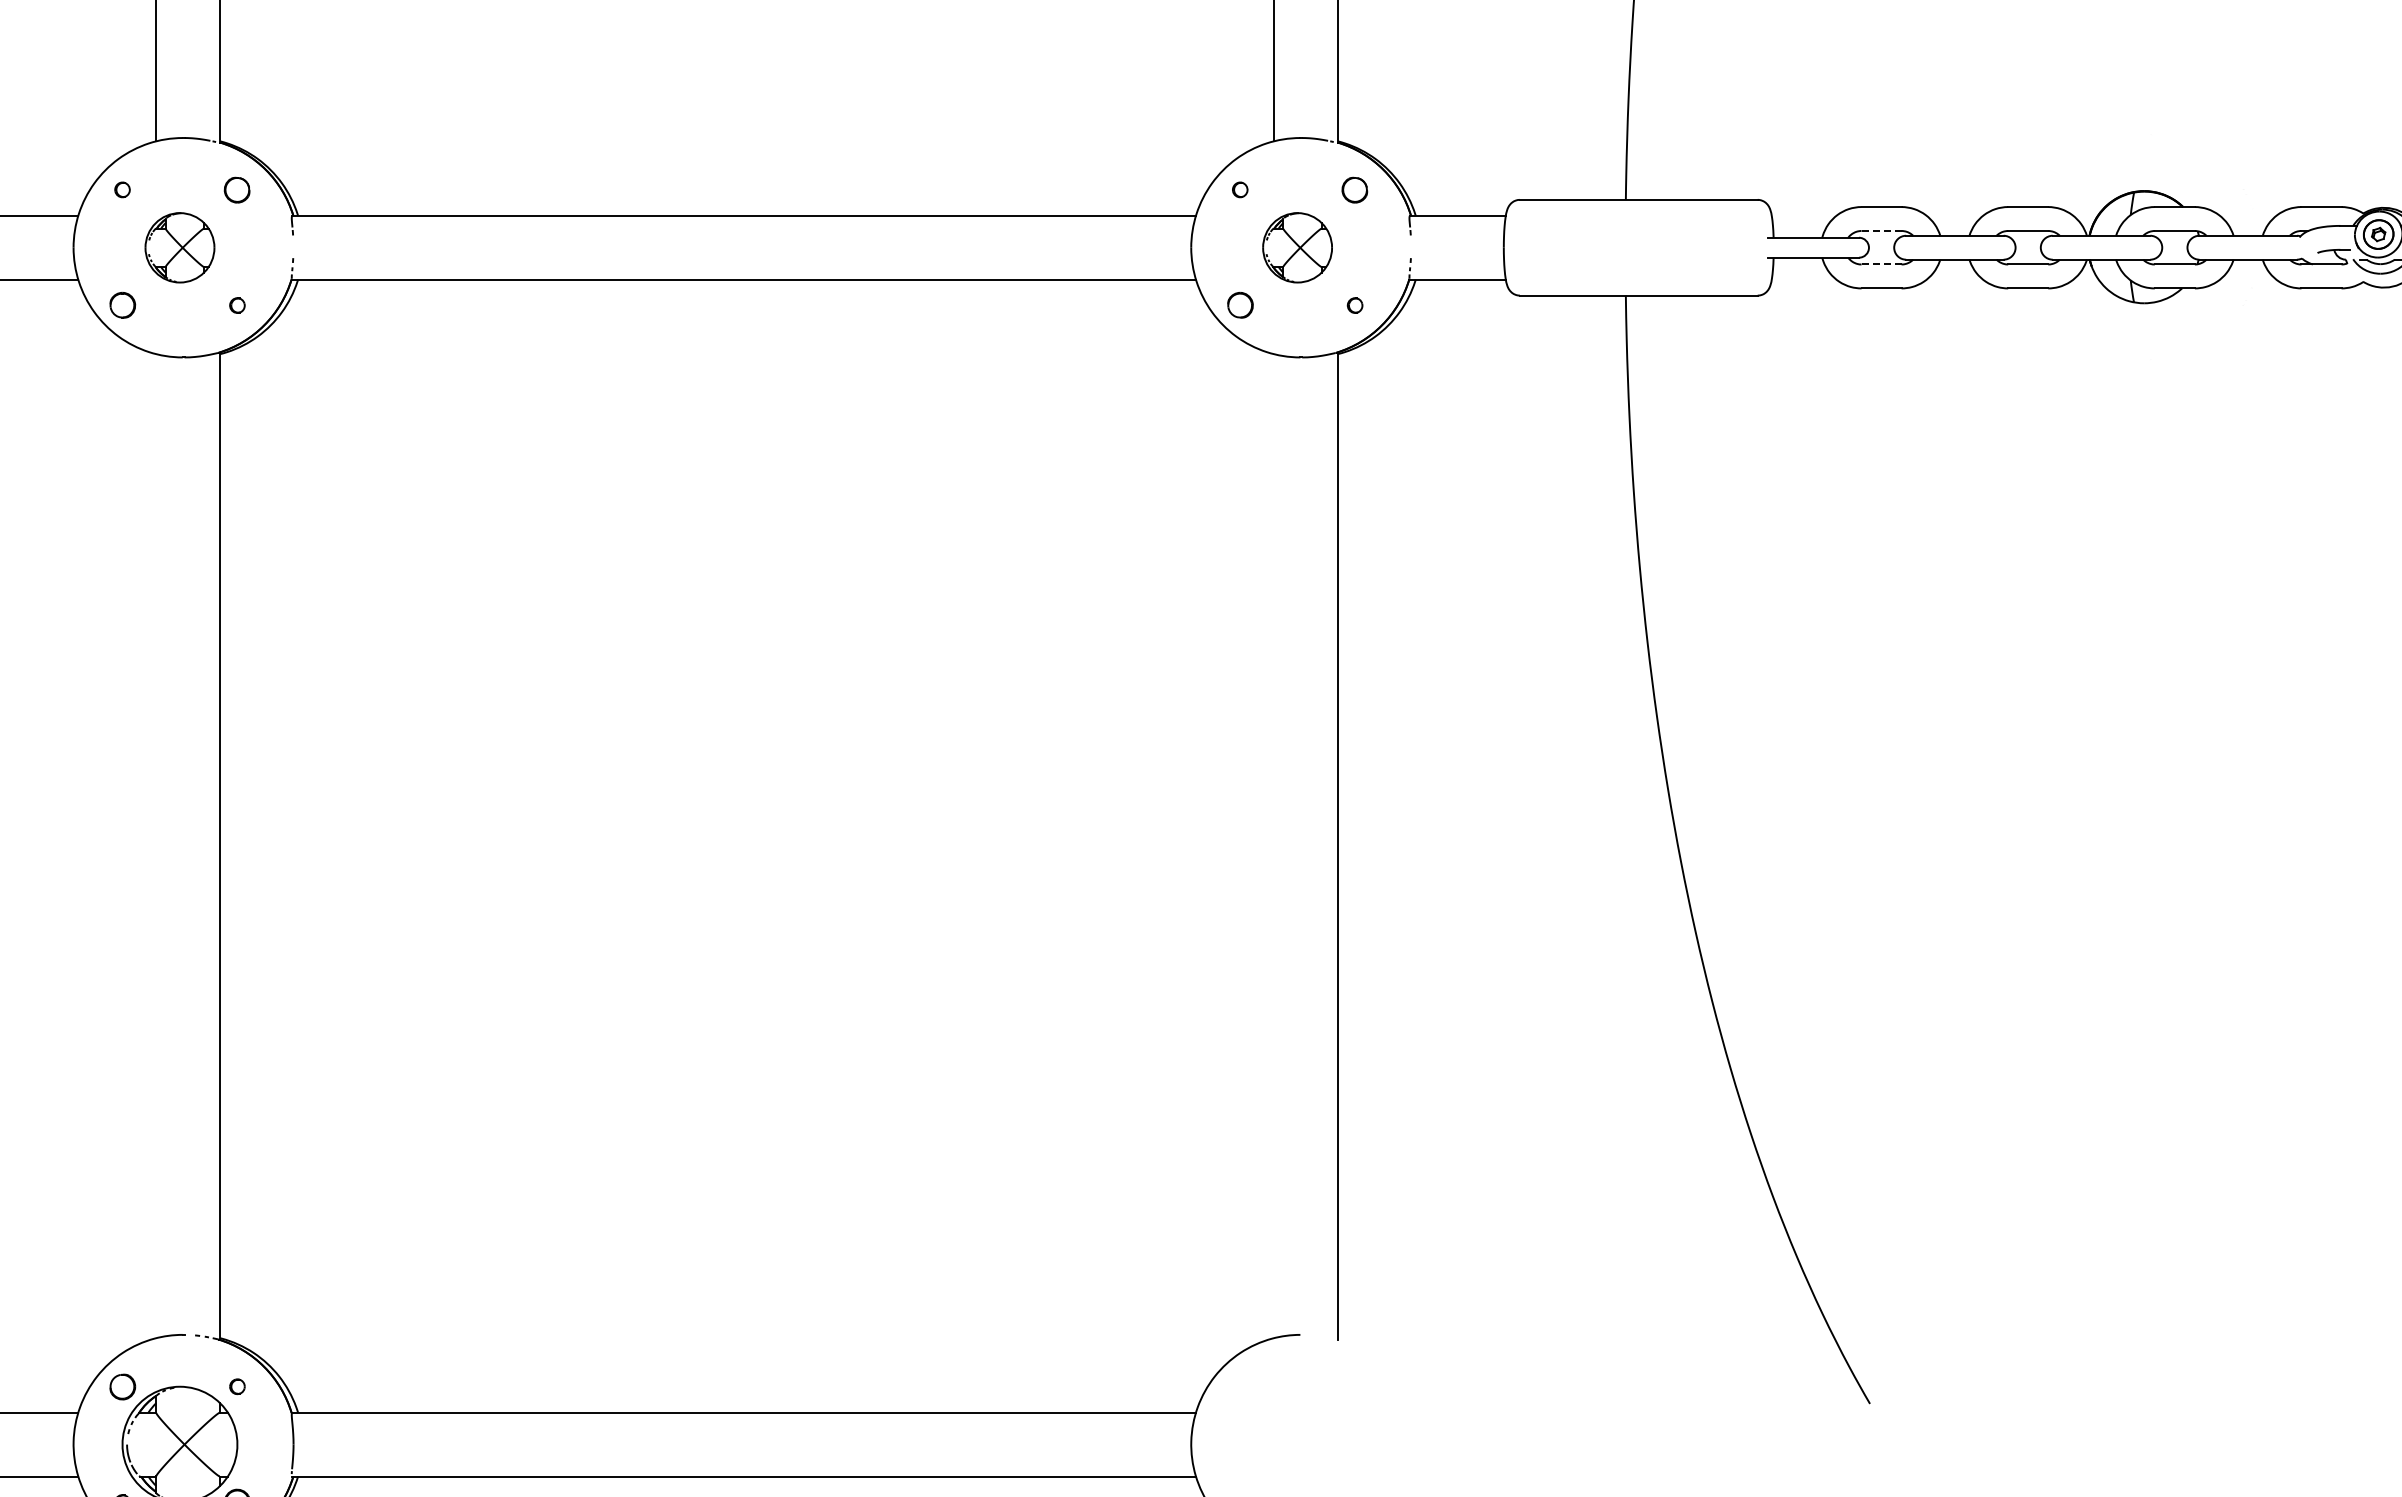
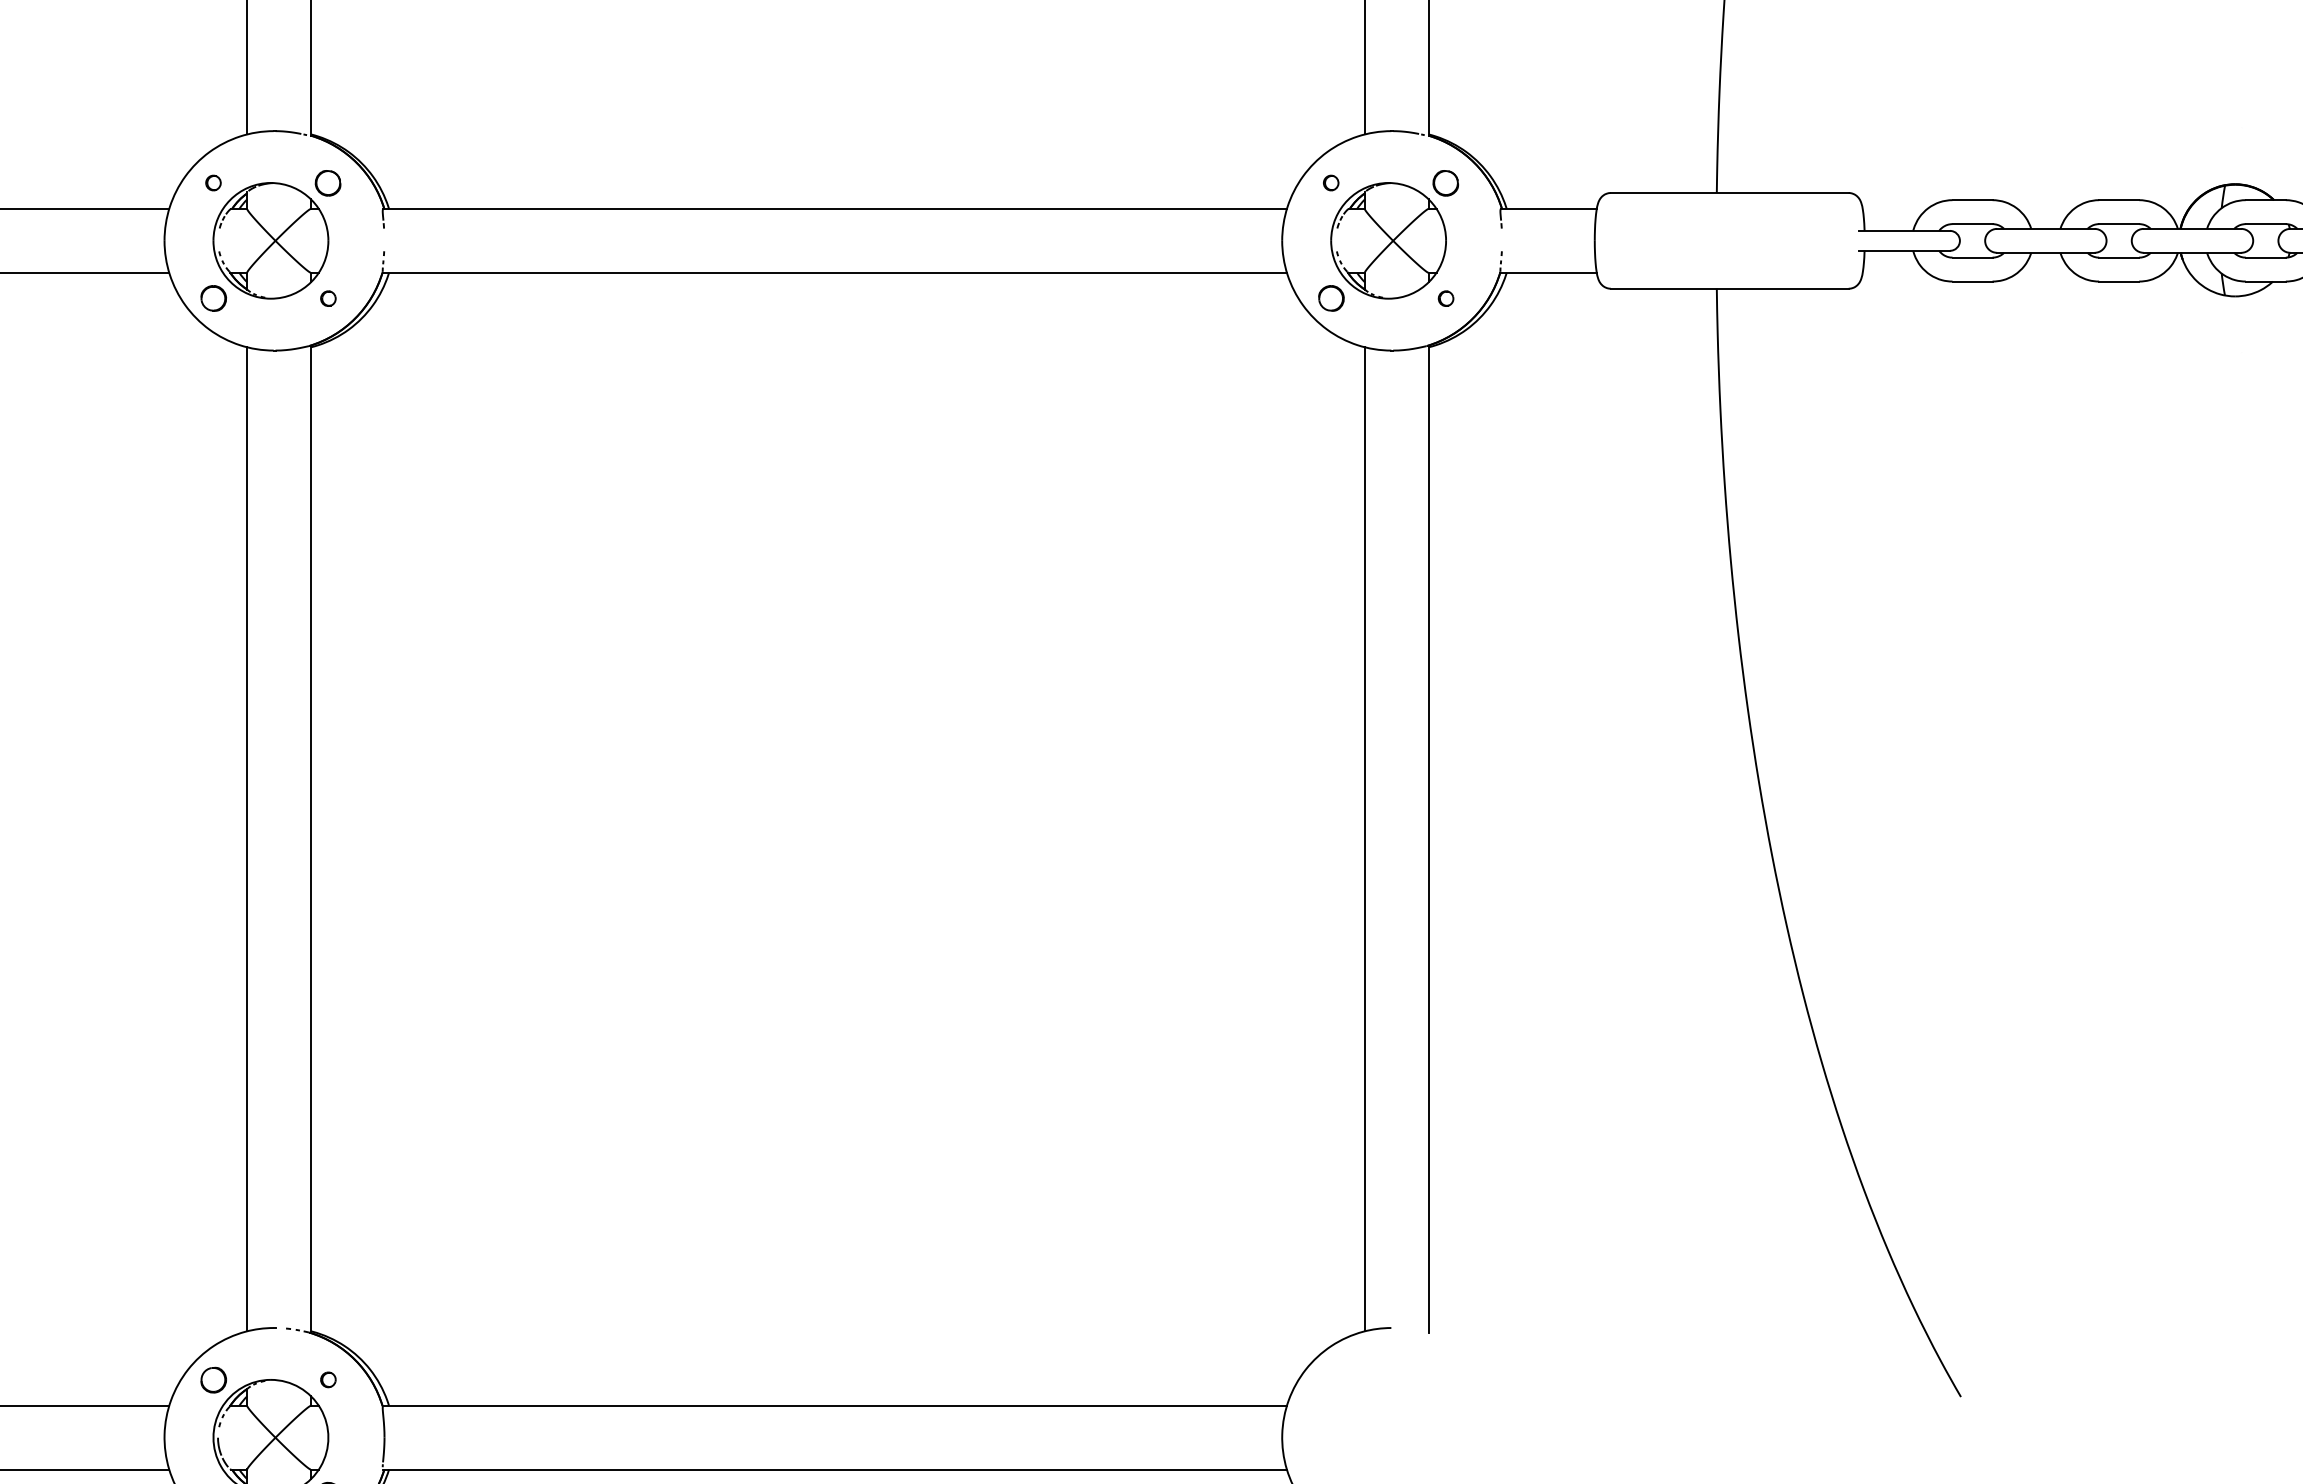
line: (1882, 230) -> (1973, 223), dashed -> solid
part: (179, 247) -> (270, 240), size x1.67
part: (1297, 247) -> (1388, 240), size x1.67
line: (1881, 264) -> (1972, 257), dashed -> solid
line: (156, 846) -> (247, 839), added
line: (1273, 846) -> (1364, 839), added

